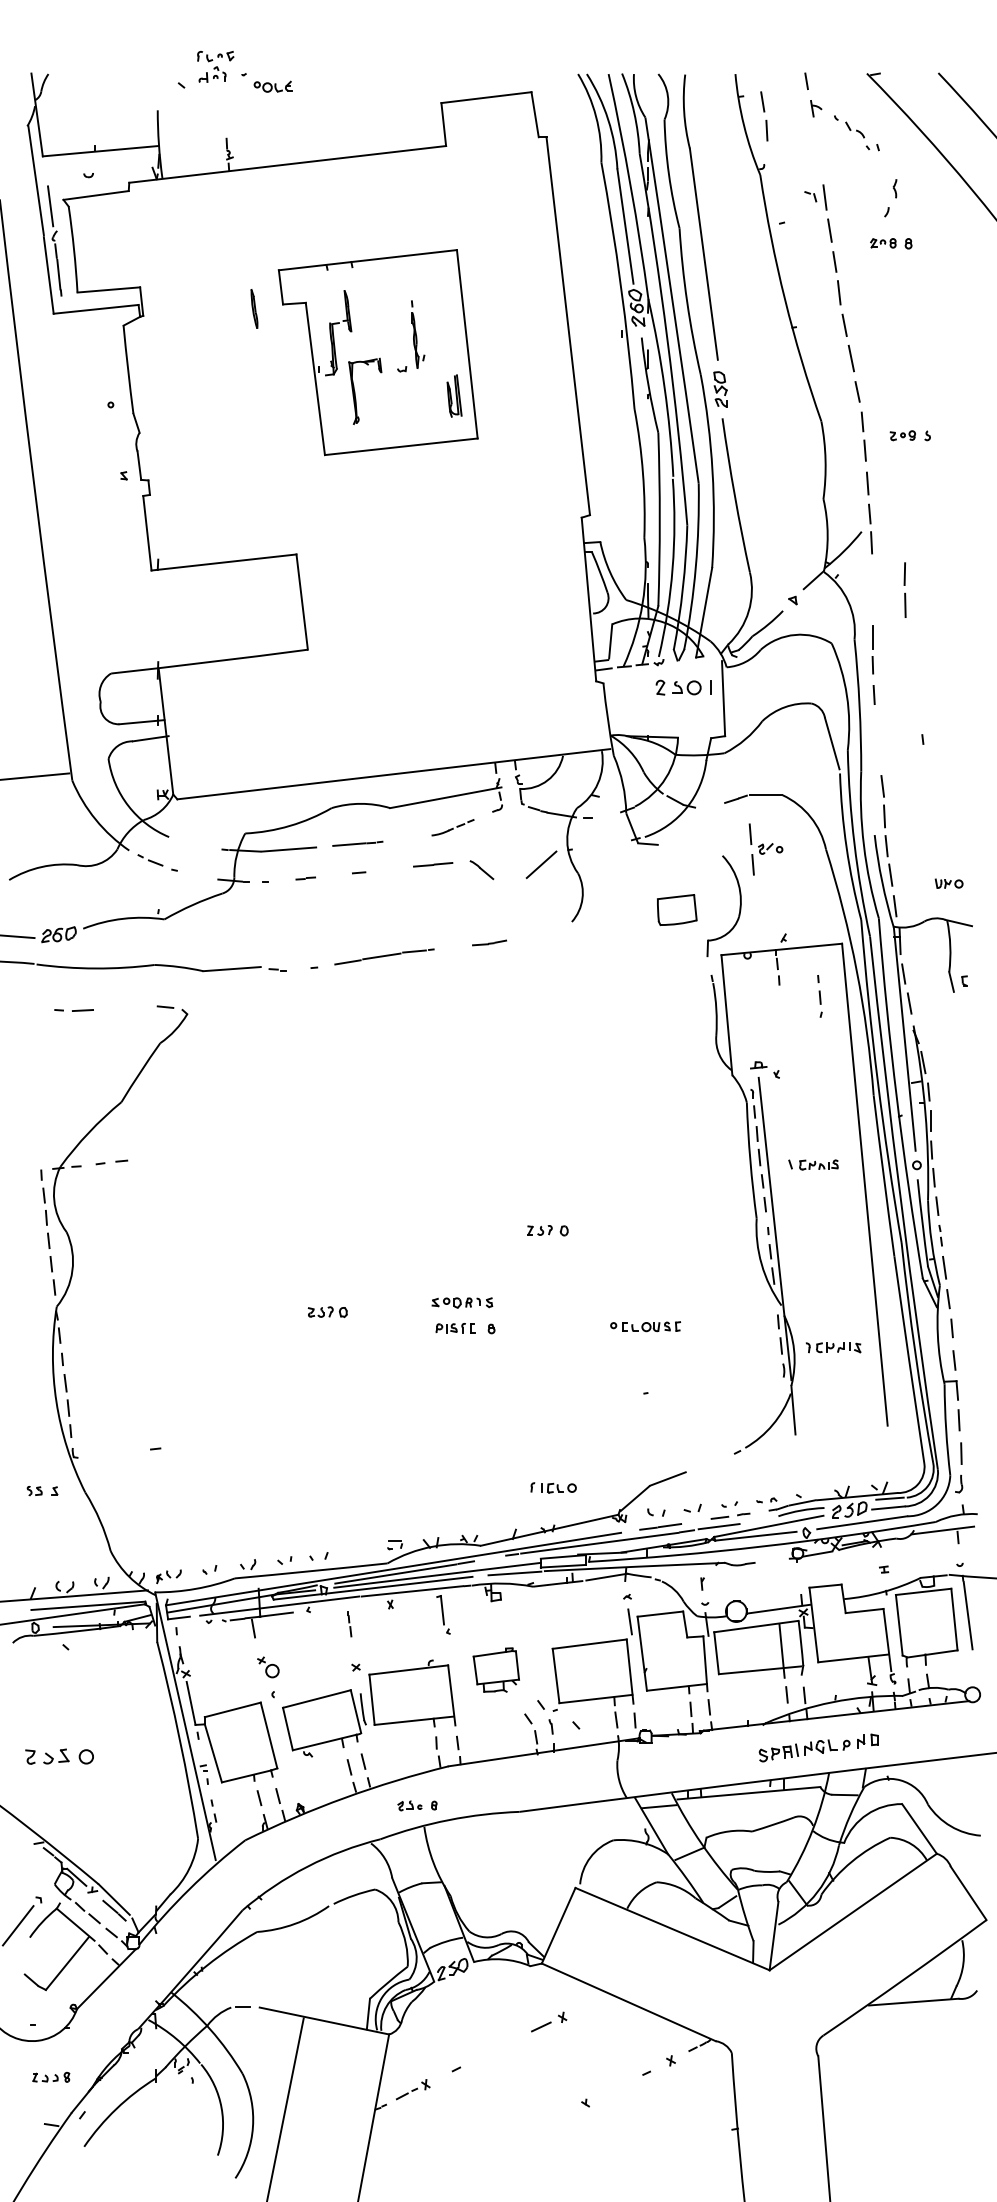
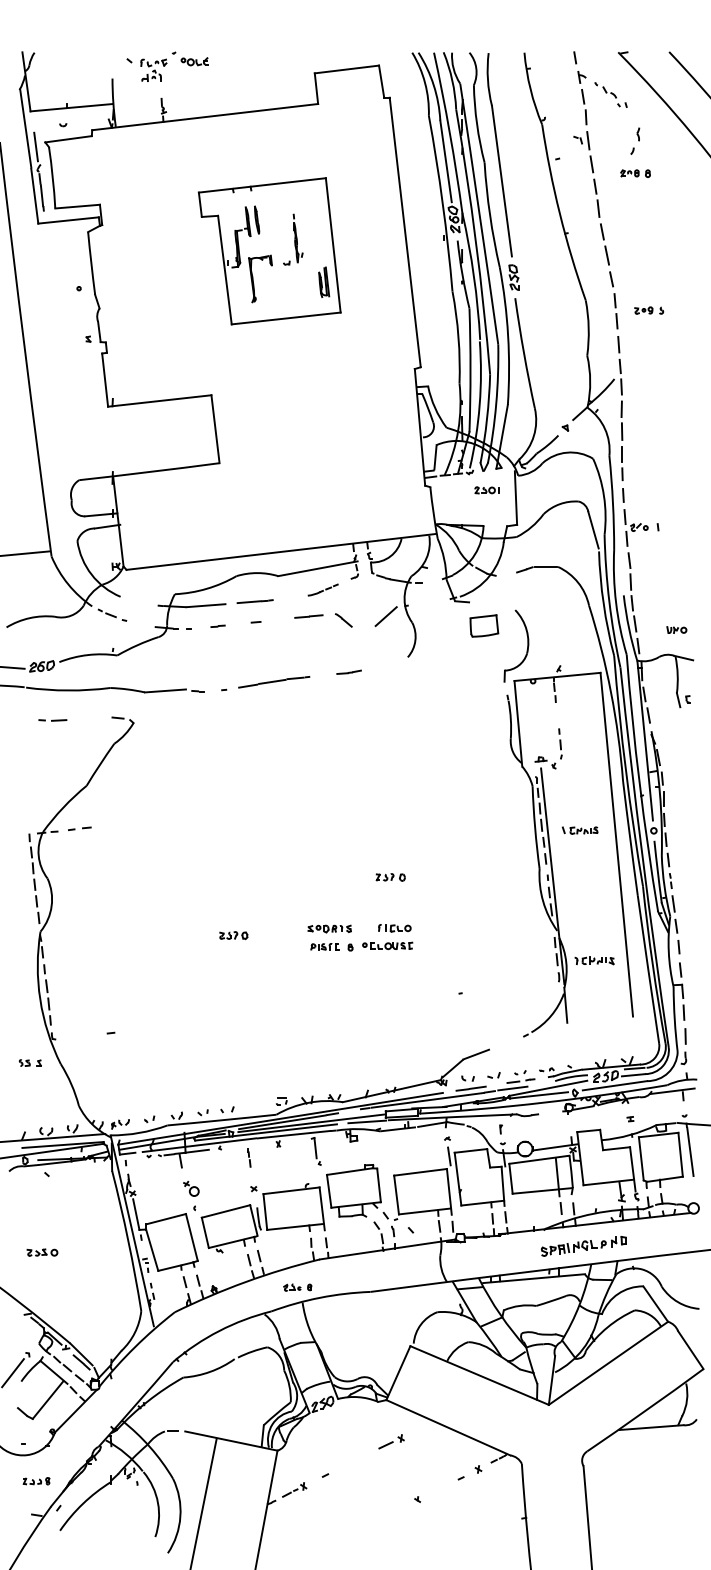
part: (215, 66) -> (153, 70), moved
part: (764, 116) -> (584, 107), moved
part: (254, 308) -> (257, 219), moved
line: (905, 592) -> (622, 422), moved
part: (682, 687) -> (486, 490), size x0.62
part: (765, 849) -> (635, 527), moved
part: (677, 909) -> (484, 625), moved
part: (819, 996) -> (560, 743), moved
part: (645, 1326) -> (387, 945), moved
part: (553, 1487) -> (394, 927), moved
part: (496, 1669) -> (354, 1190), size x1.67
part: (59, 1756) -> (42, 1252), size x0.62

